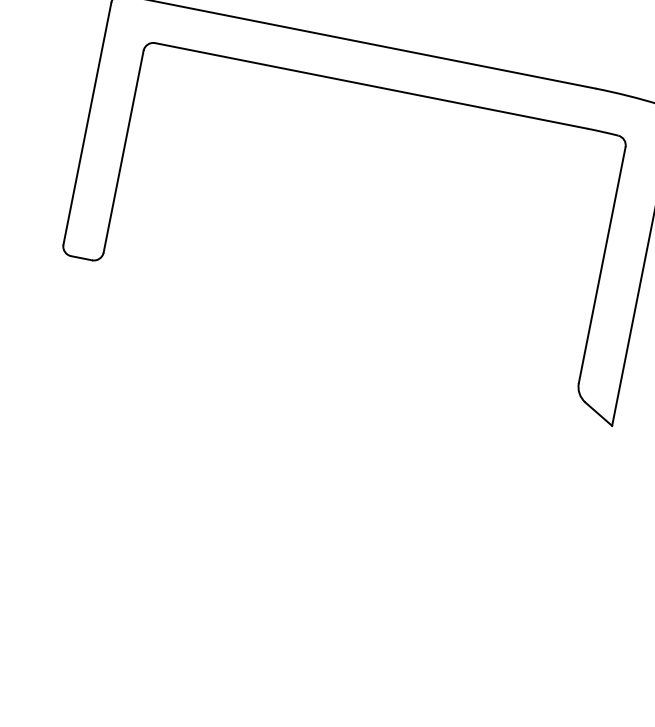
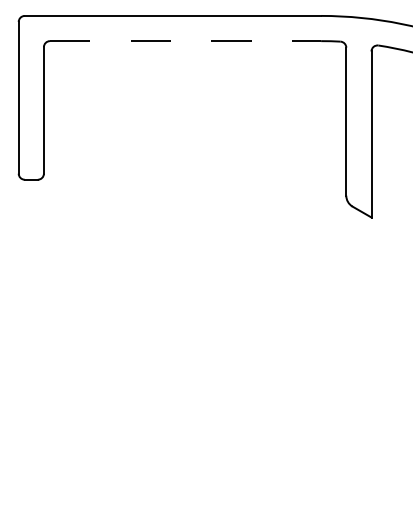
line: (371, 86) -> (185, 41), solid -> dashed

